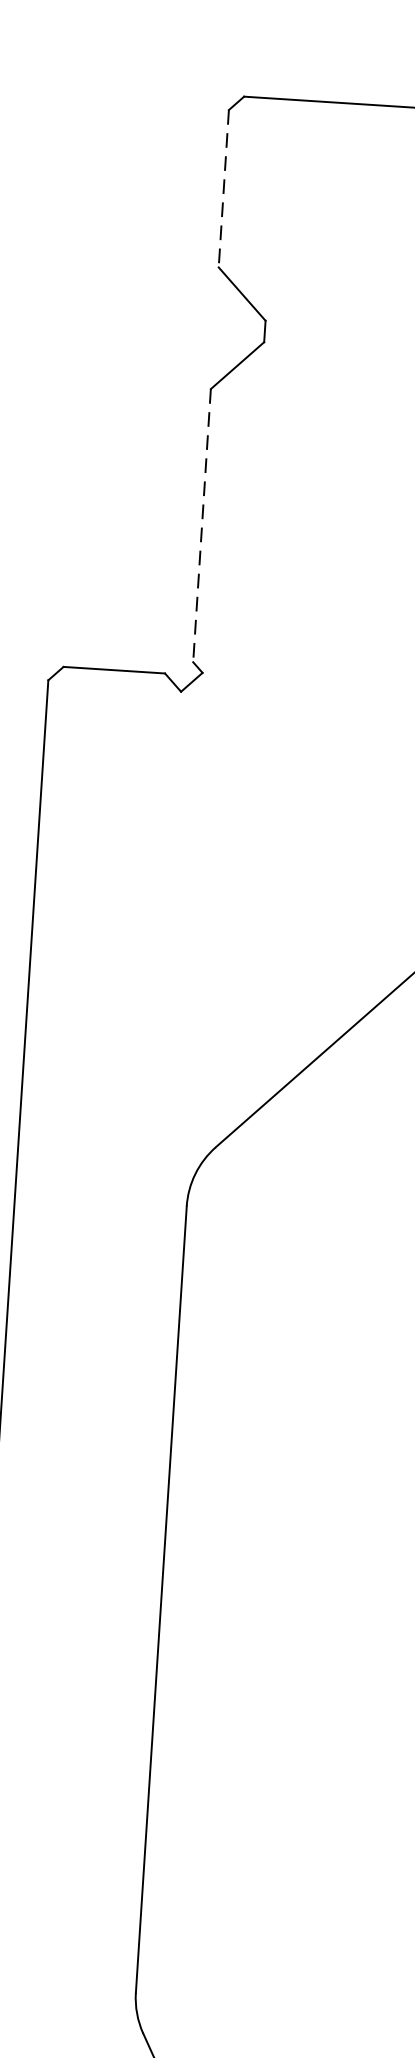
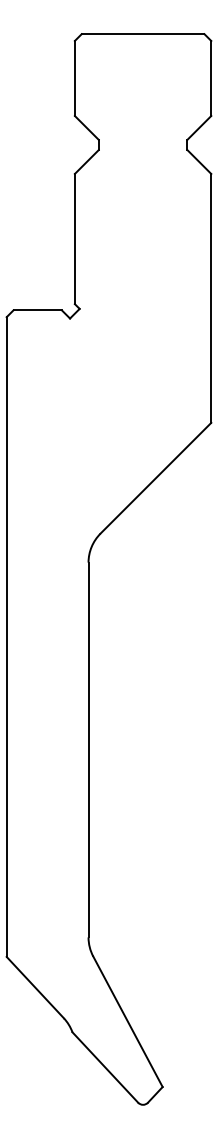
line: (222, 188) -> (74, 78), dashed -> solid
line: (201, 526) -> (74, 239), dashed -> solid

